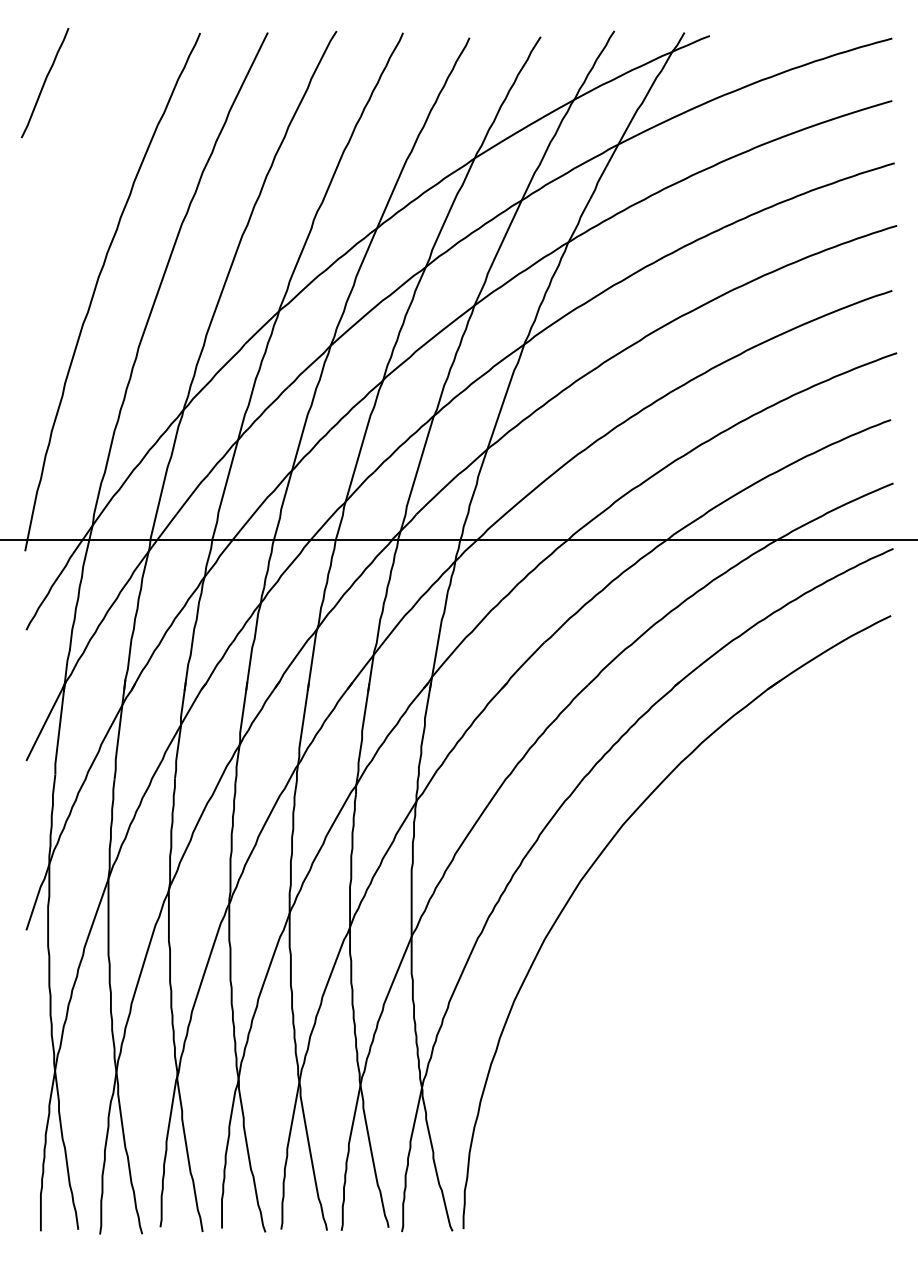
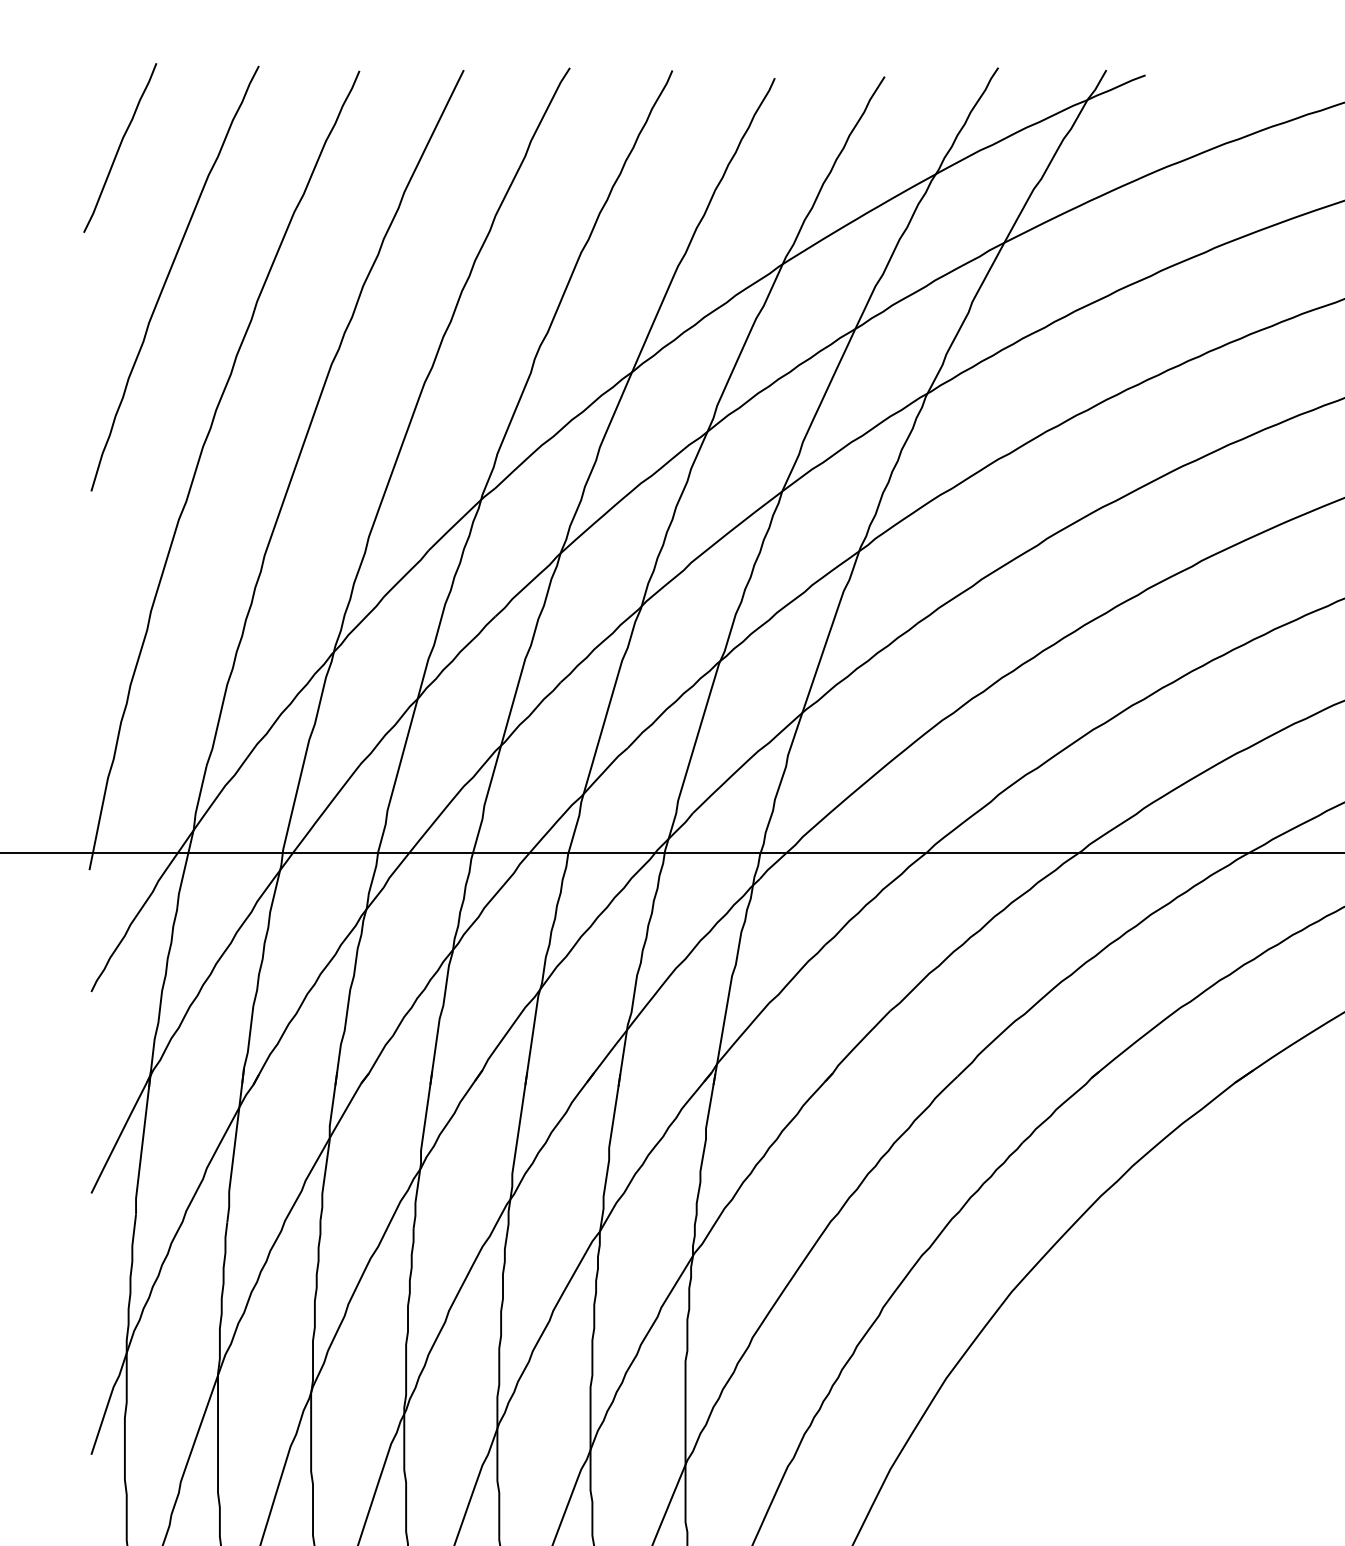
curve: (77, 165) -> (170, 275), added

